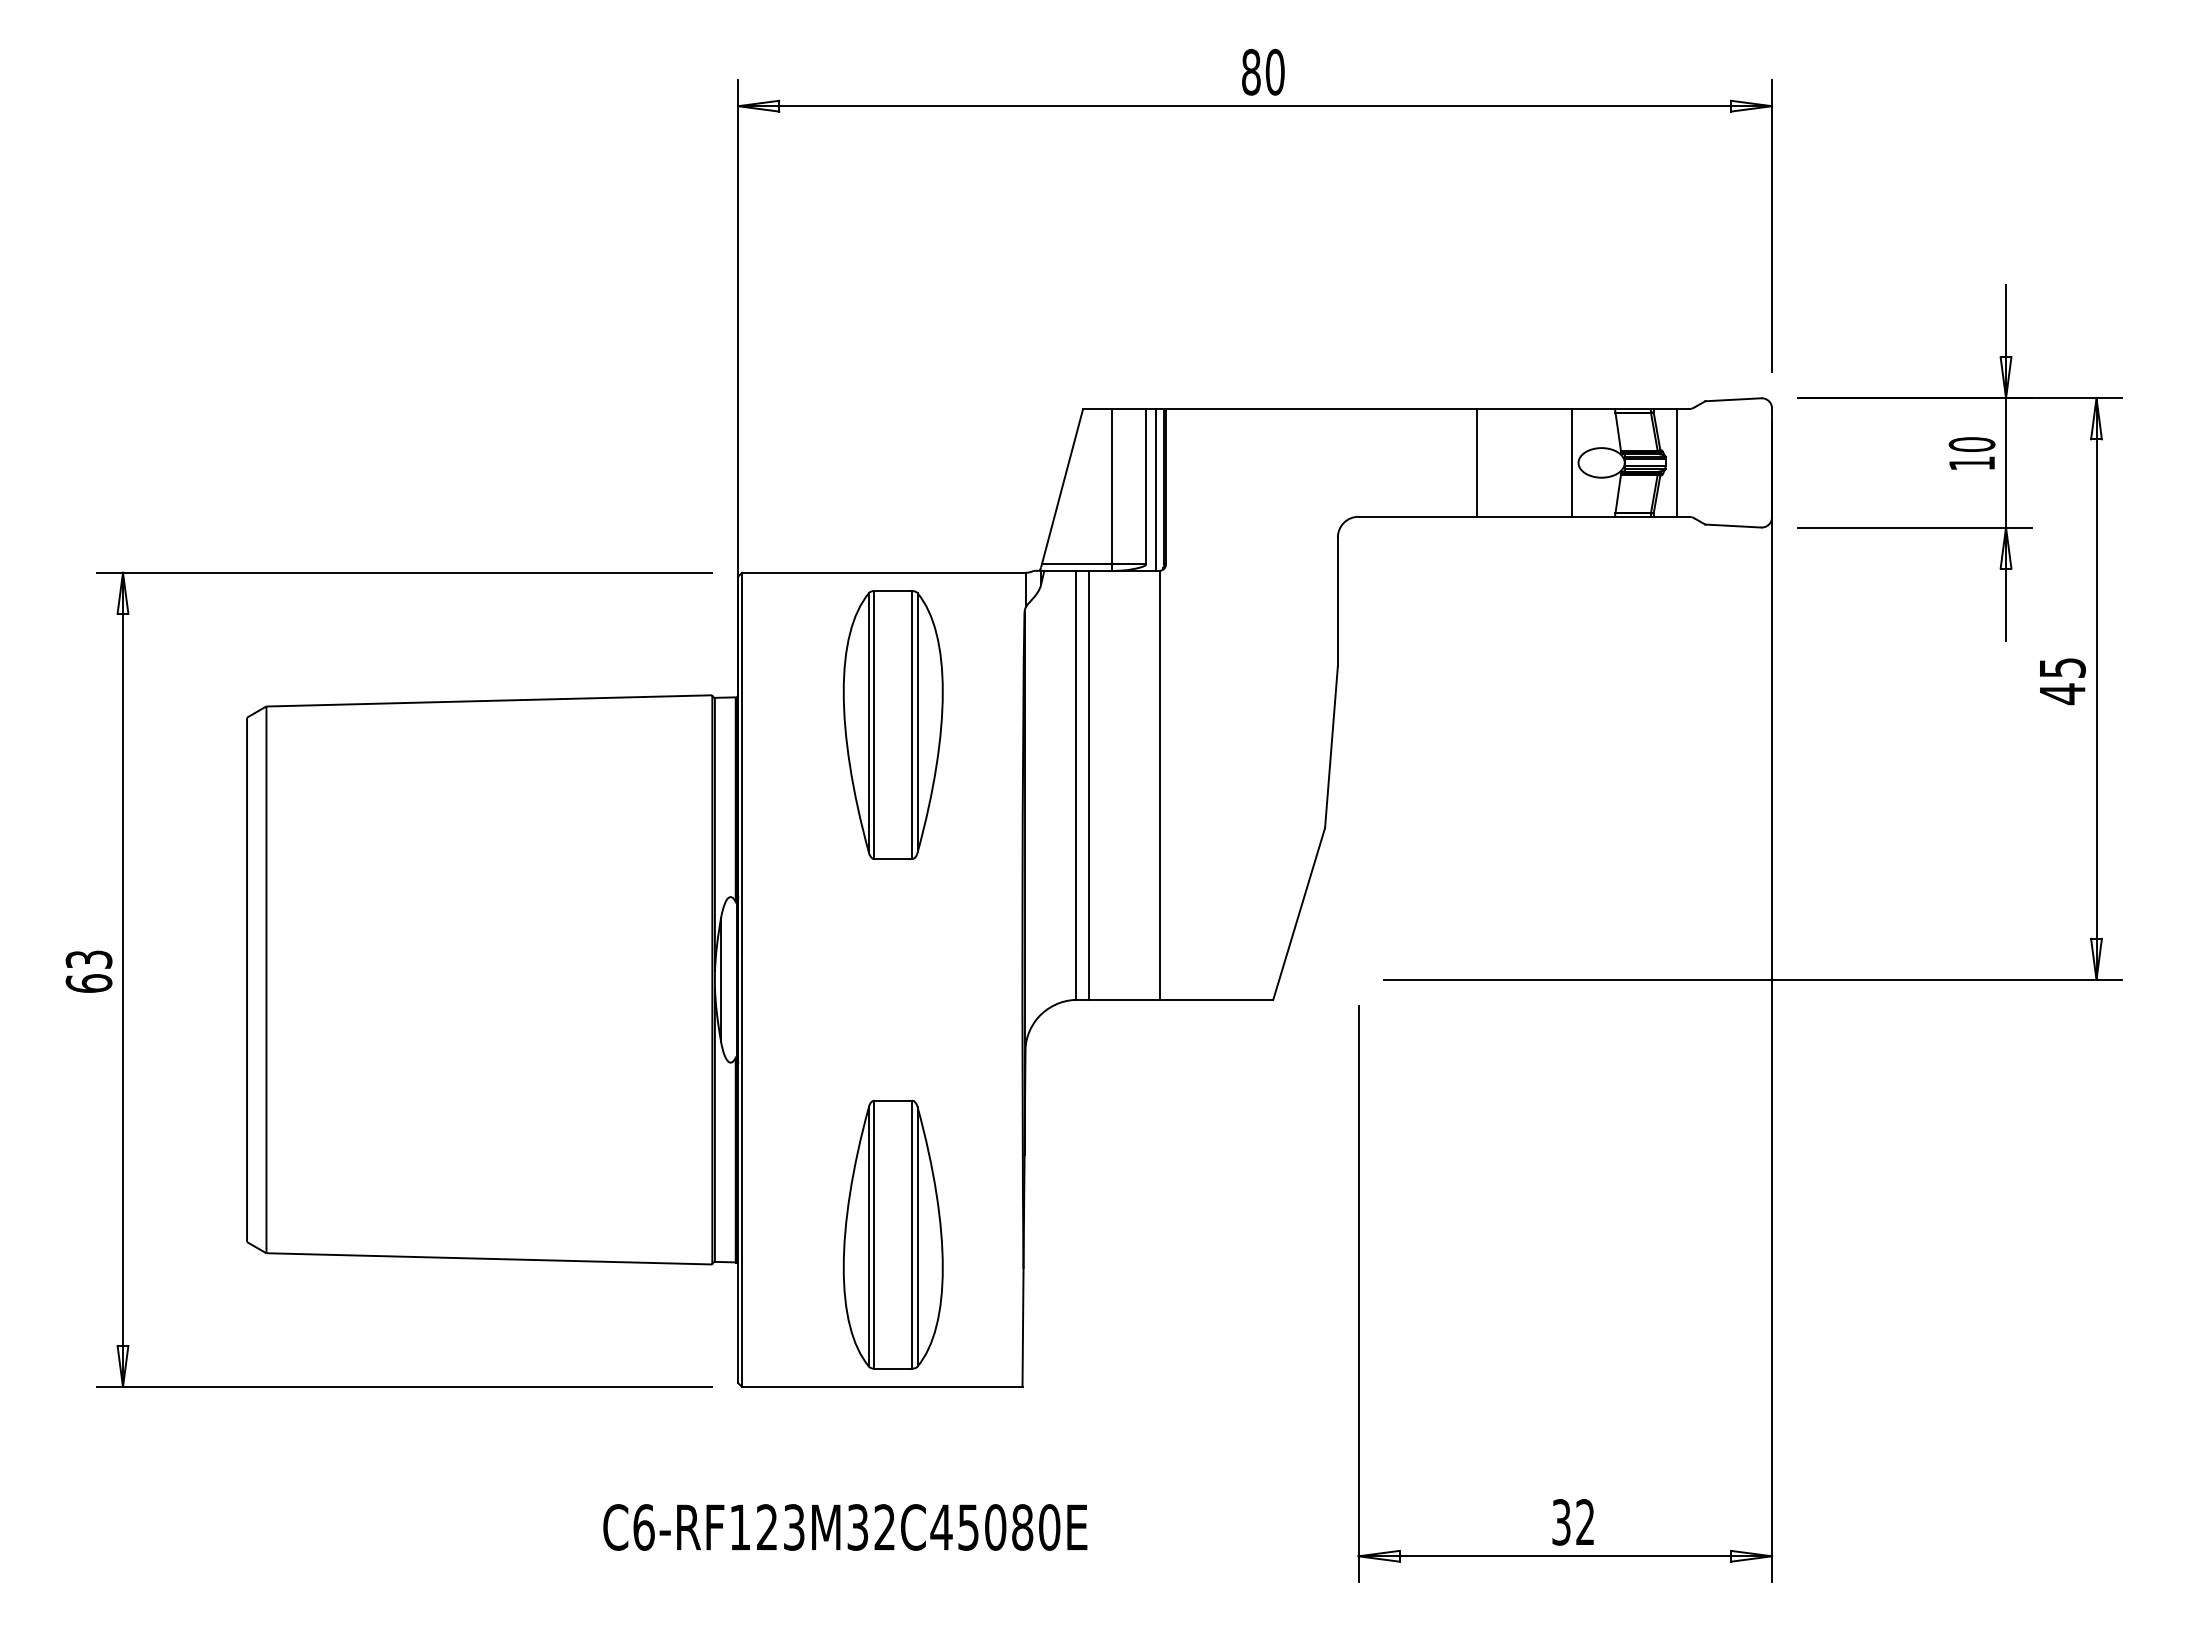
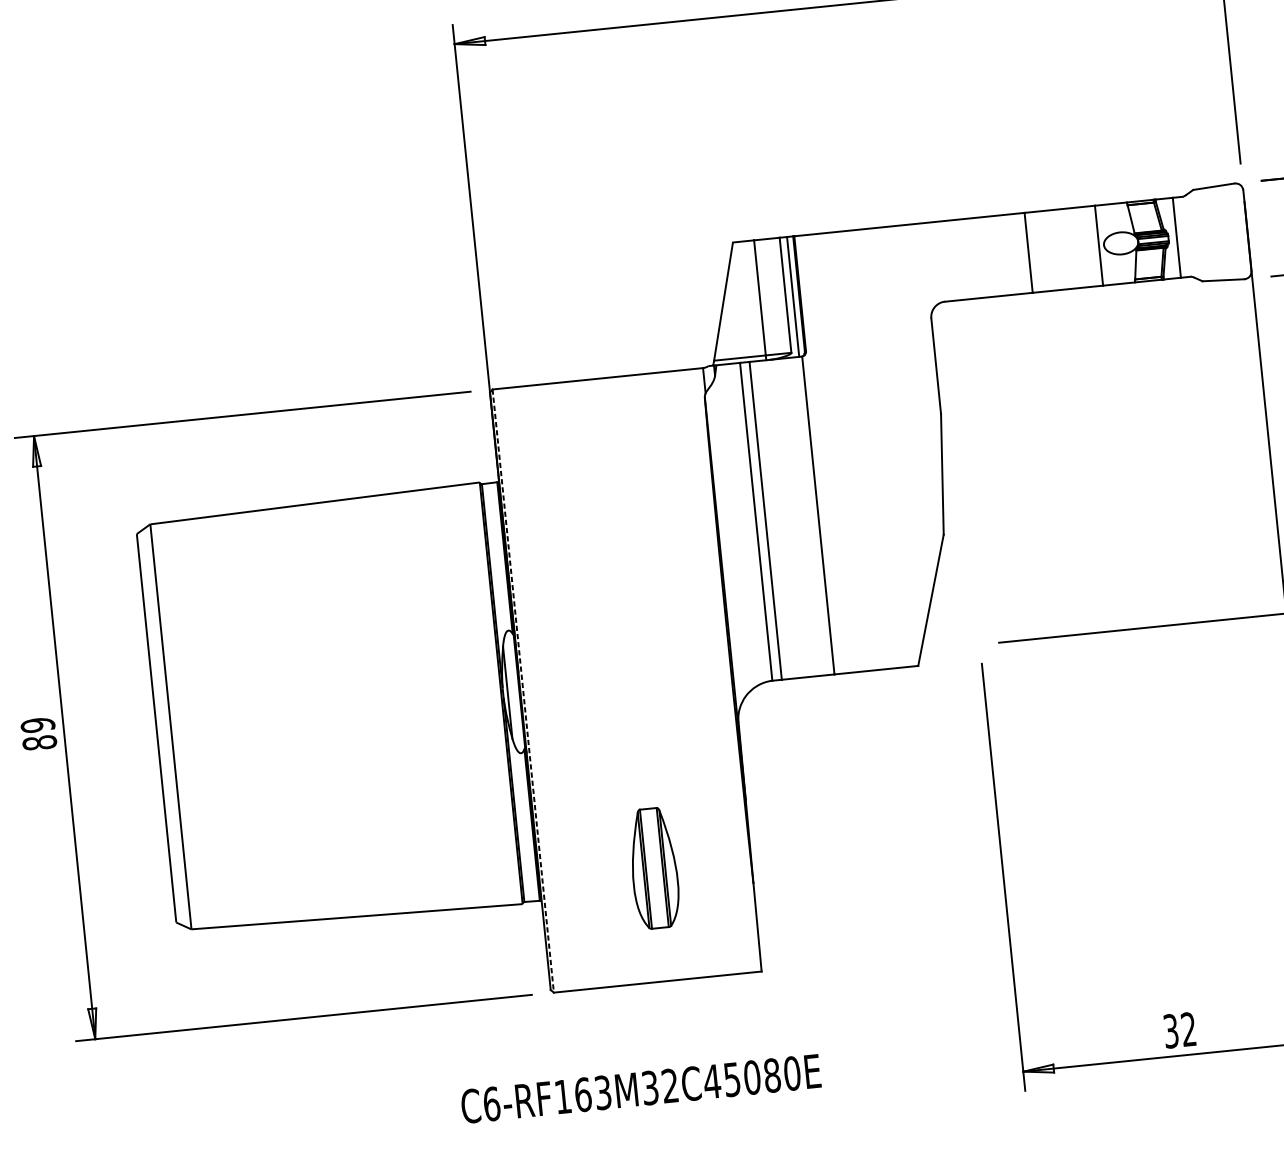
part: (892, 724) -> (615, 490), removed
text: (88, 971) -> (38, 734), 63 -> 89
line: (742, 980) -> (523, 691), solid -> dashed
part: (892, 1234) -> (653, 868), size x0.6
text: (767, 1527) -> (583, 1094), C6-RF123M32C45080E -> C6-RF163M32C45080E

